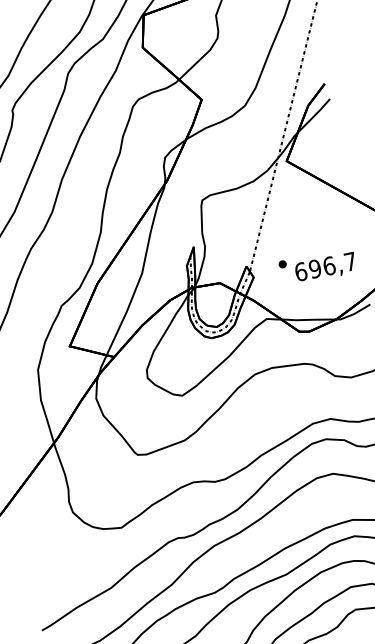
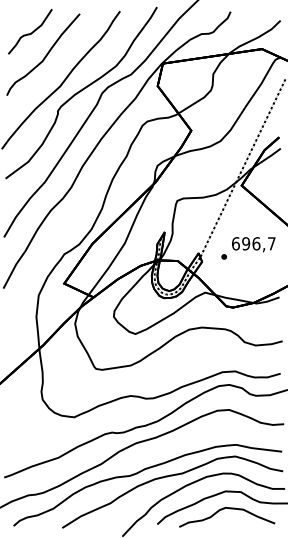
text: (325, 267) -> (253, 244), moved

